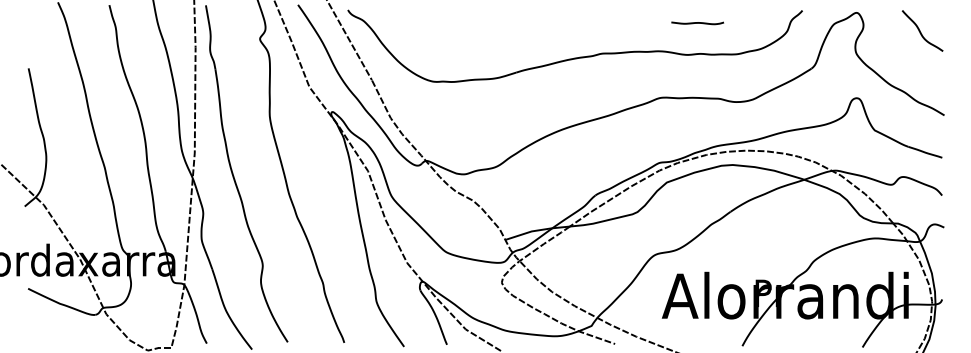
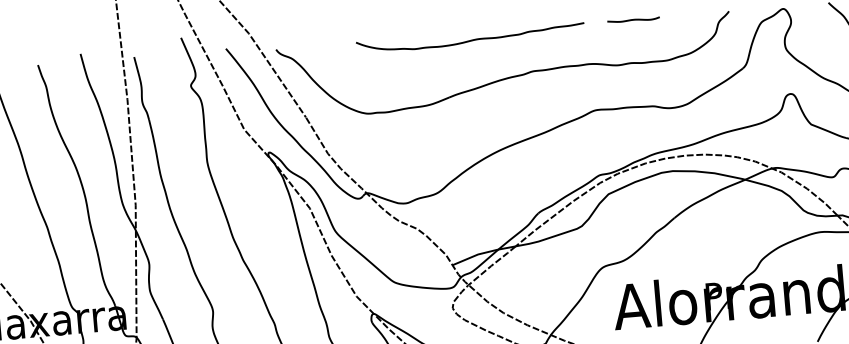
curve: (543, 16) -> (471, 39), added
curve: (697, 23) -> (633, 20), moved

